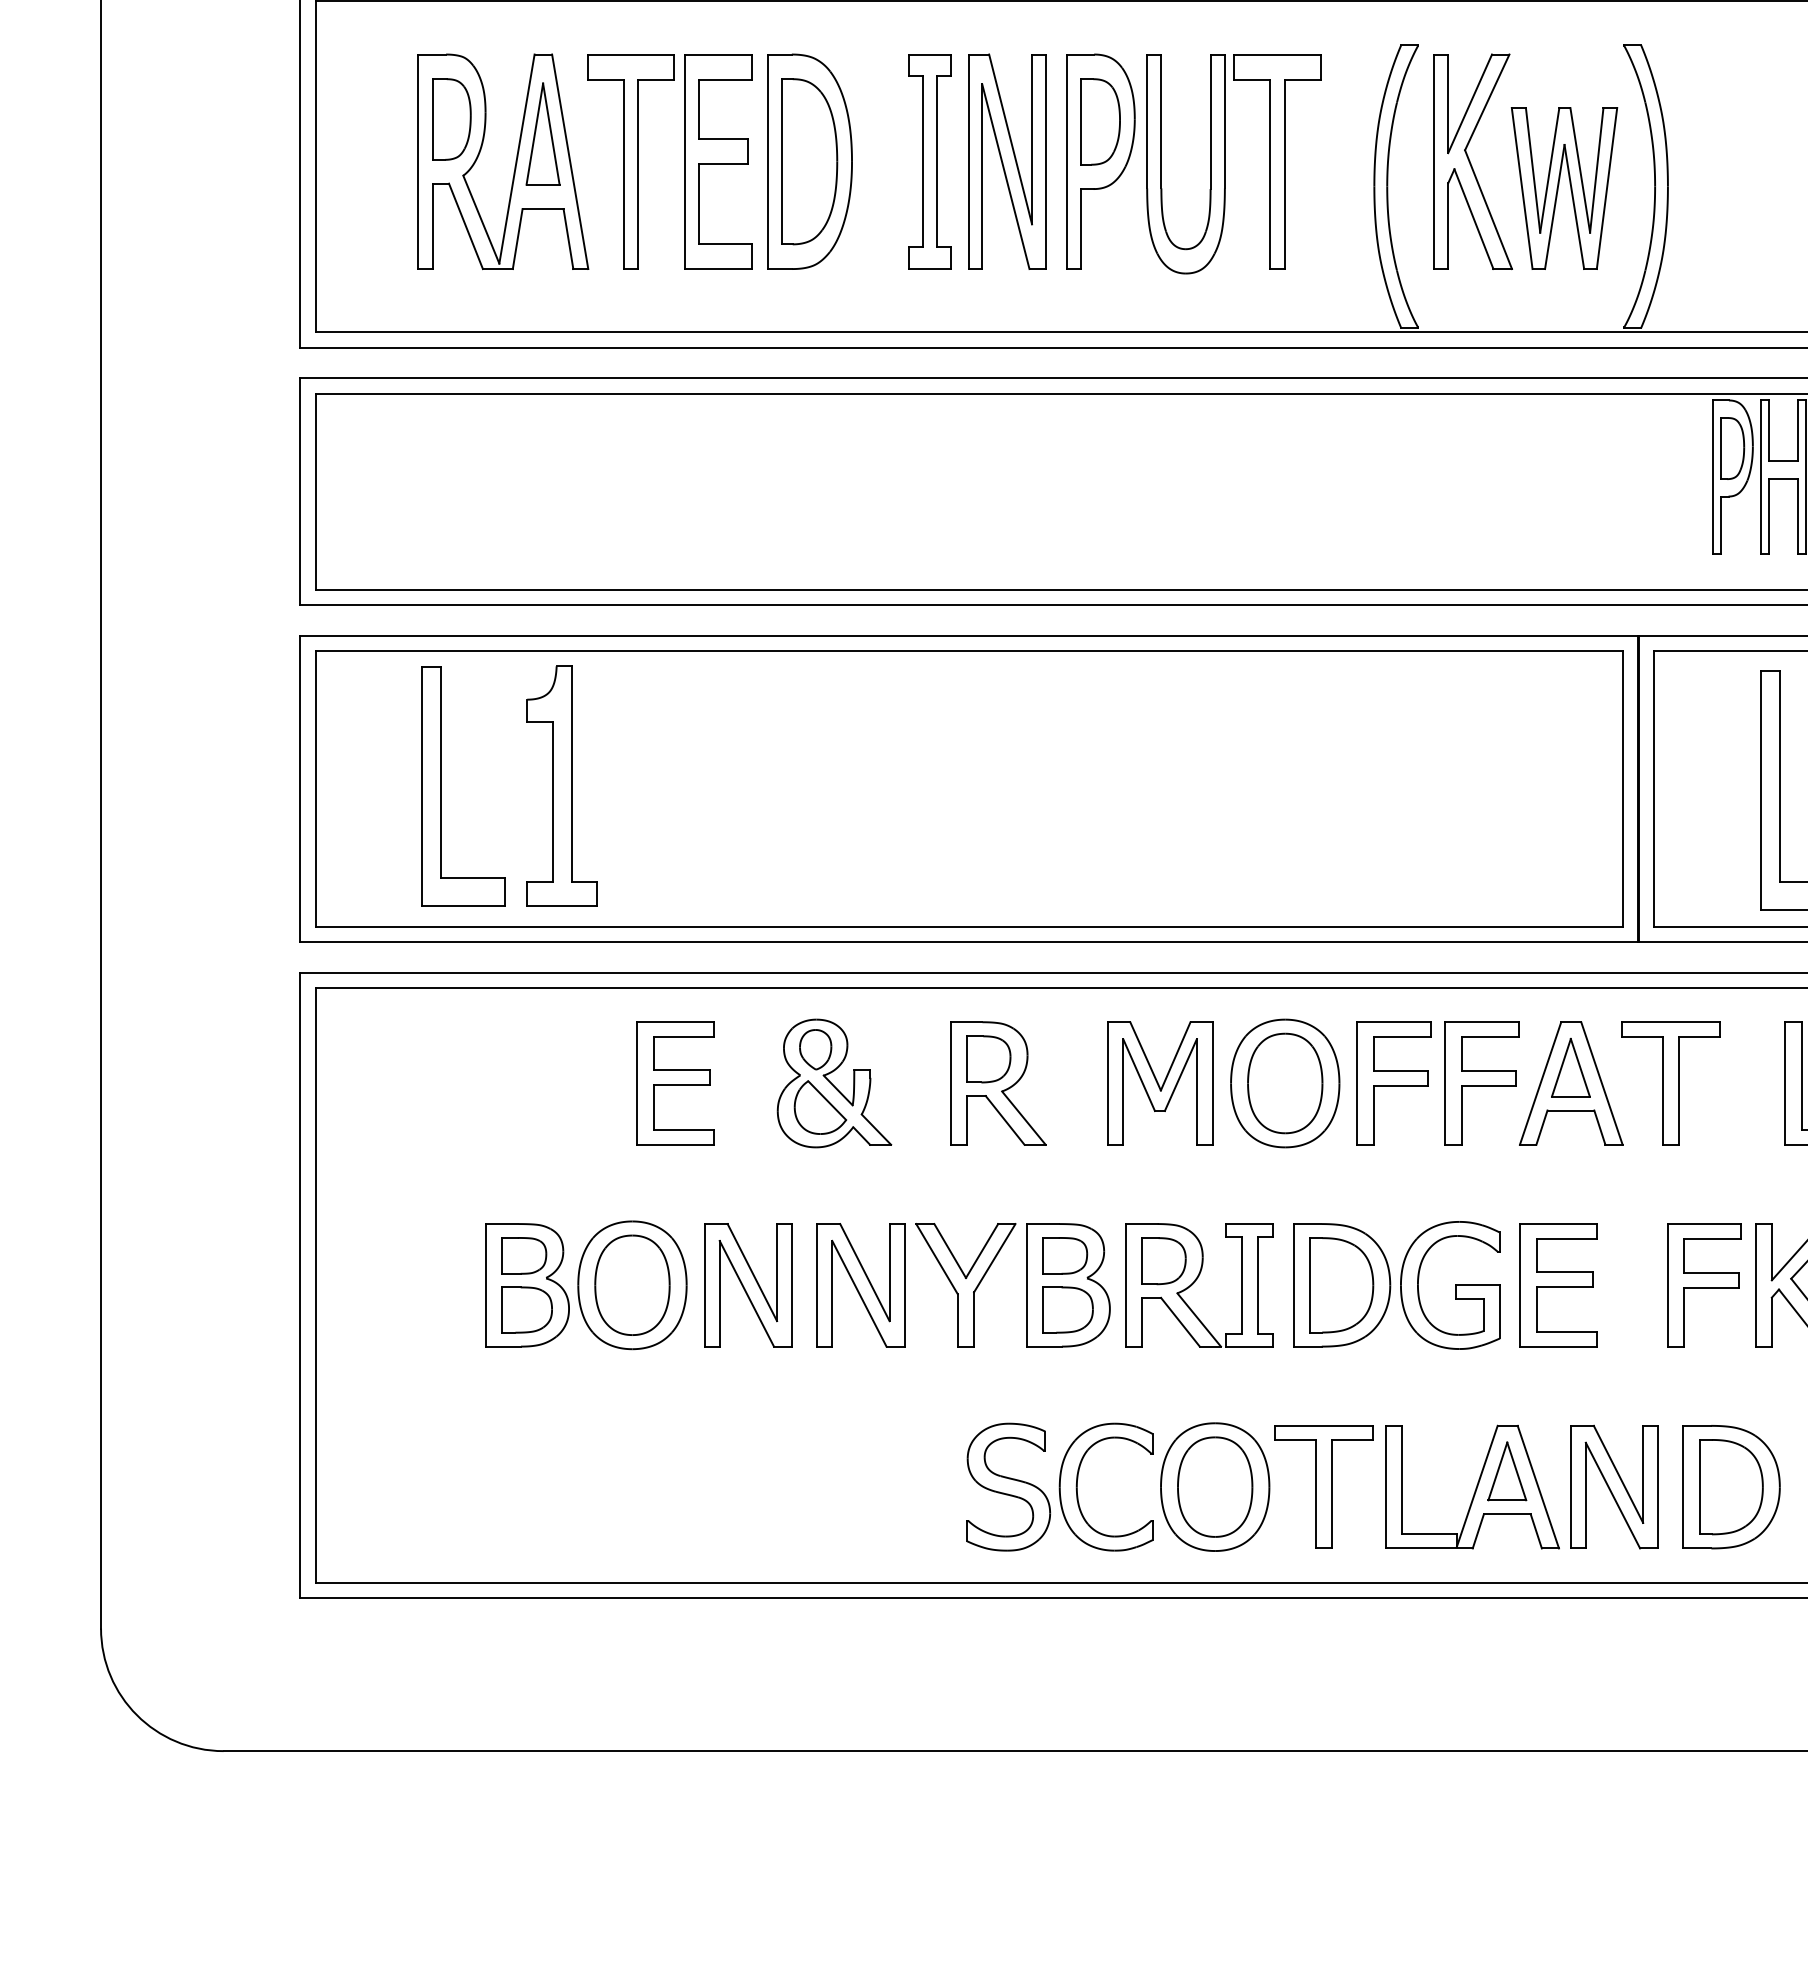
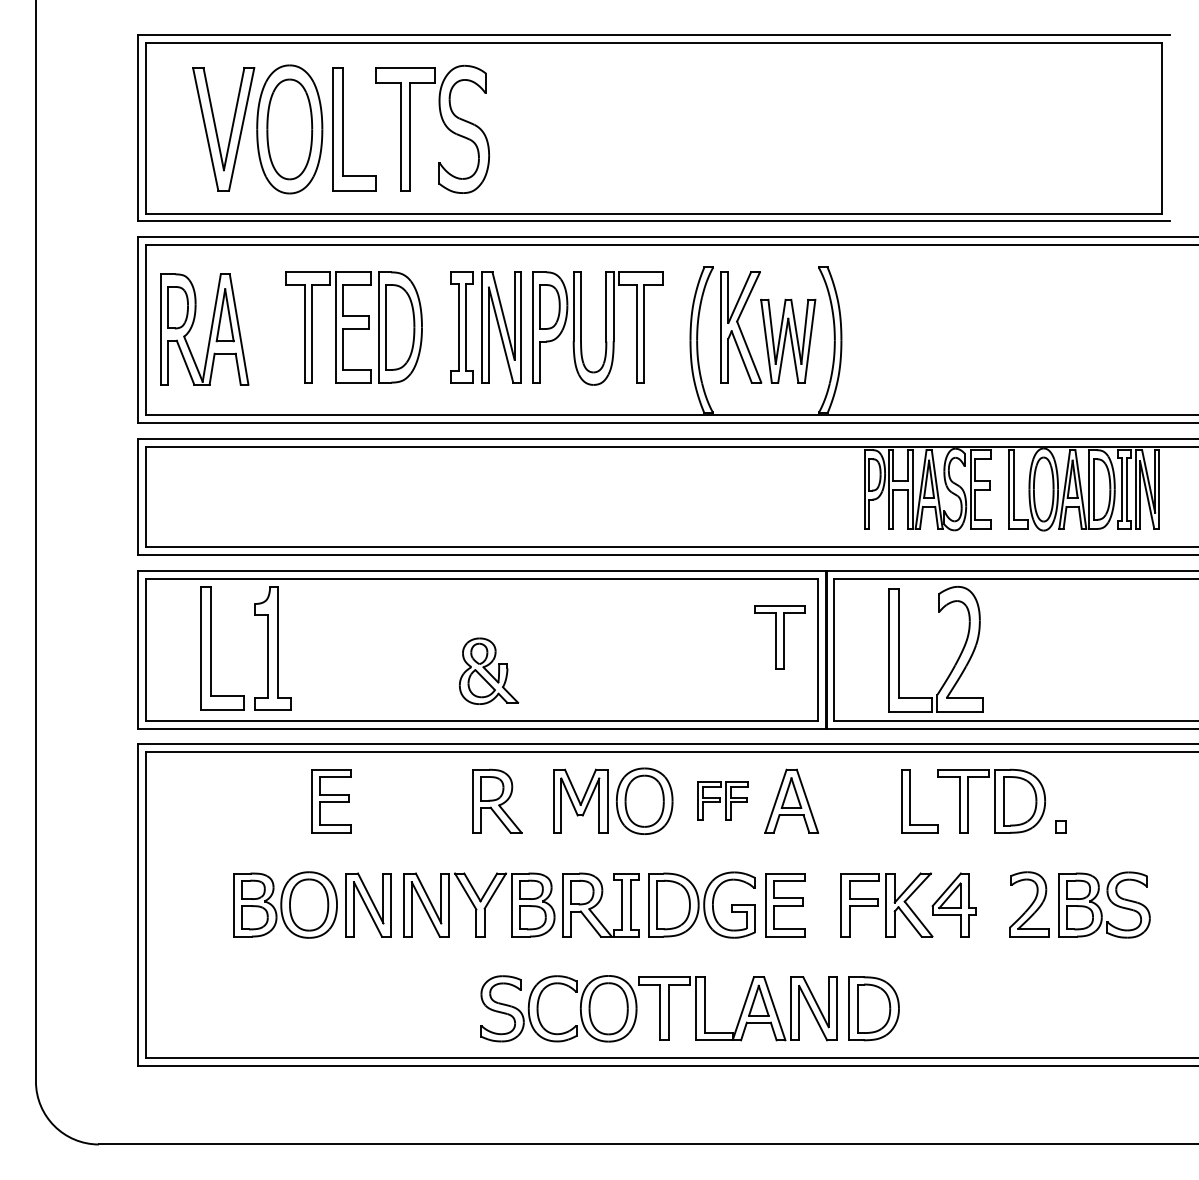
part: (502, 161) -> (204, 329), moved
part: (835, 1081) -> (489, 670), moved
part: (1438, 1083) -> (723, 801), size x0.6
part: (1670, 1083) -> (779, 637), moved

